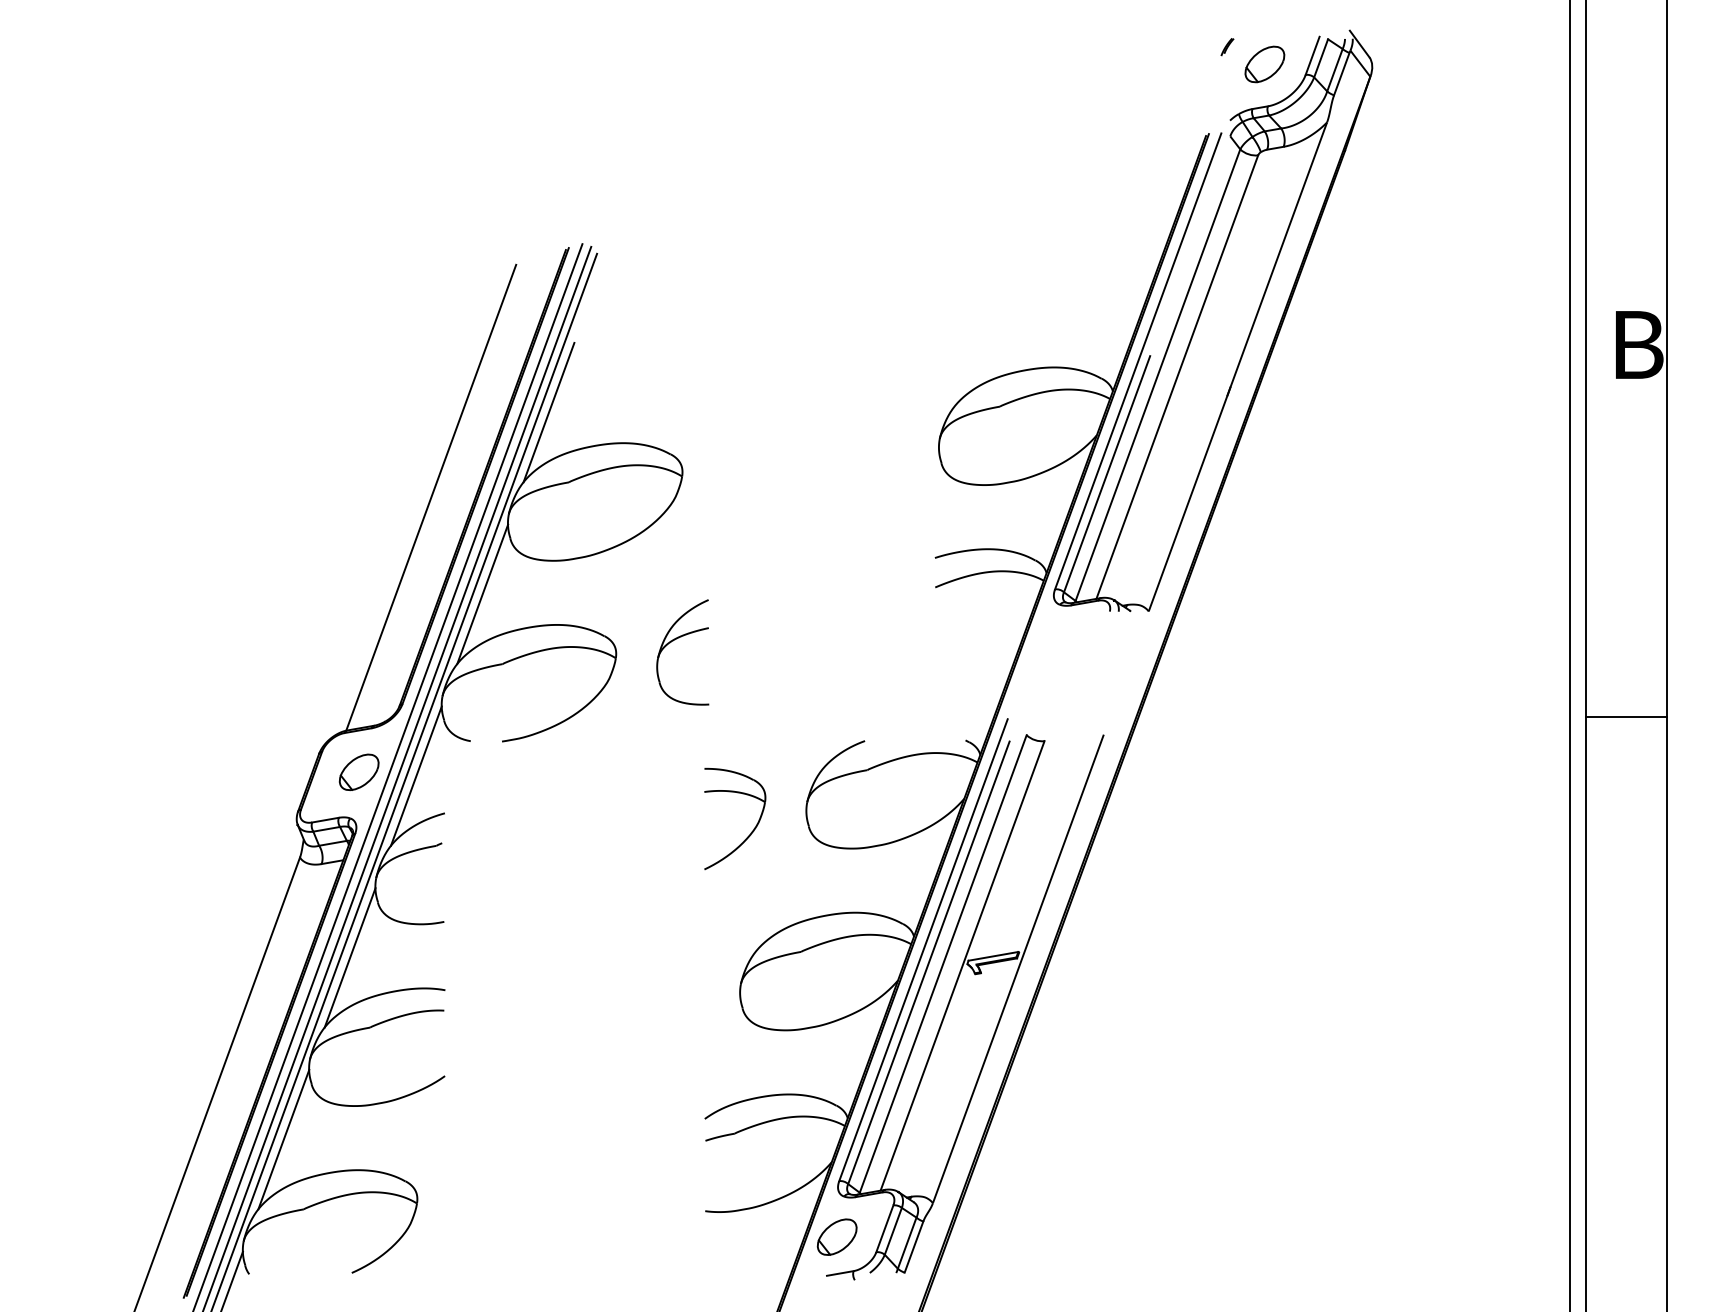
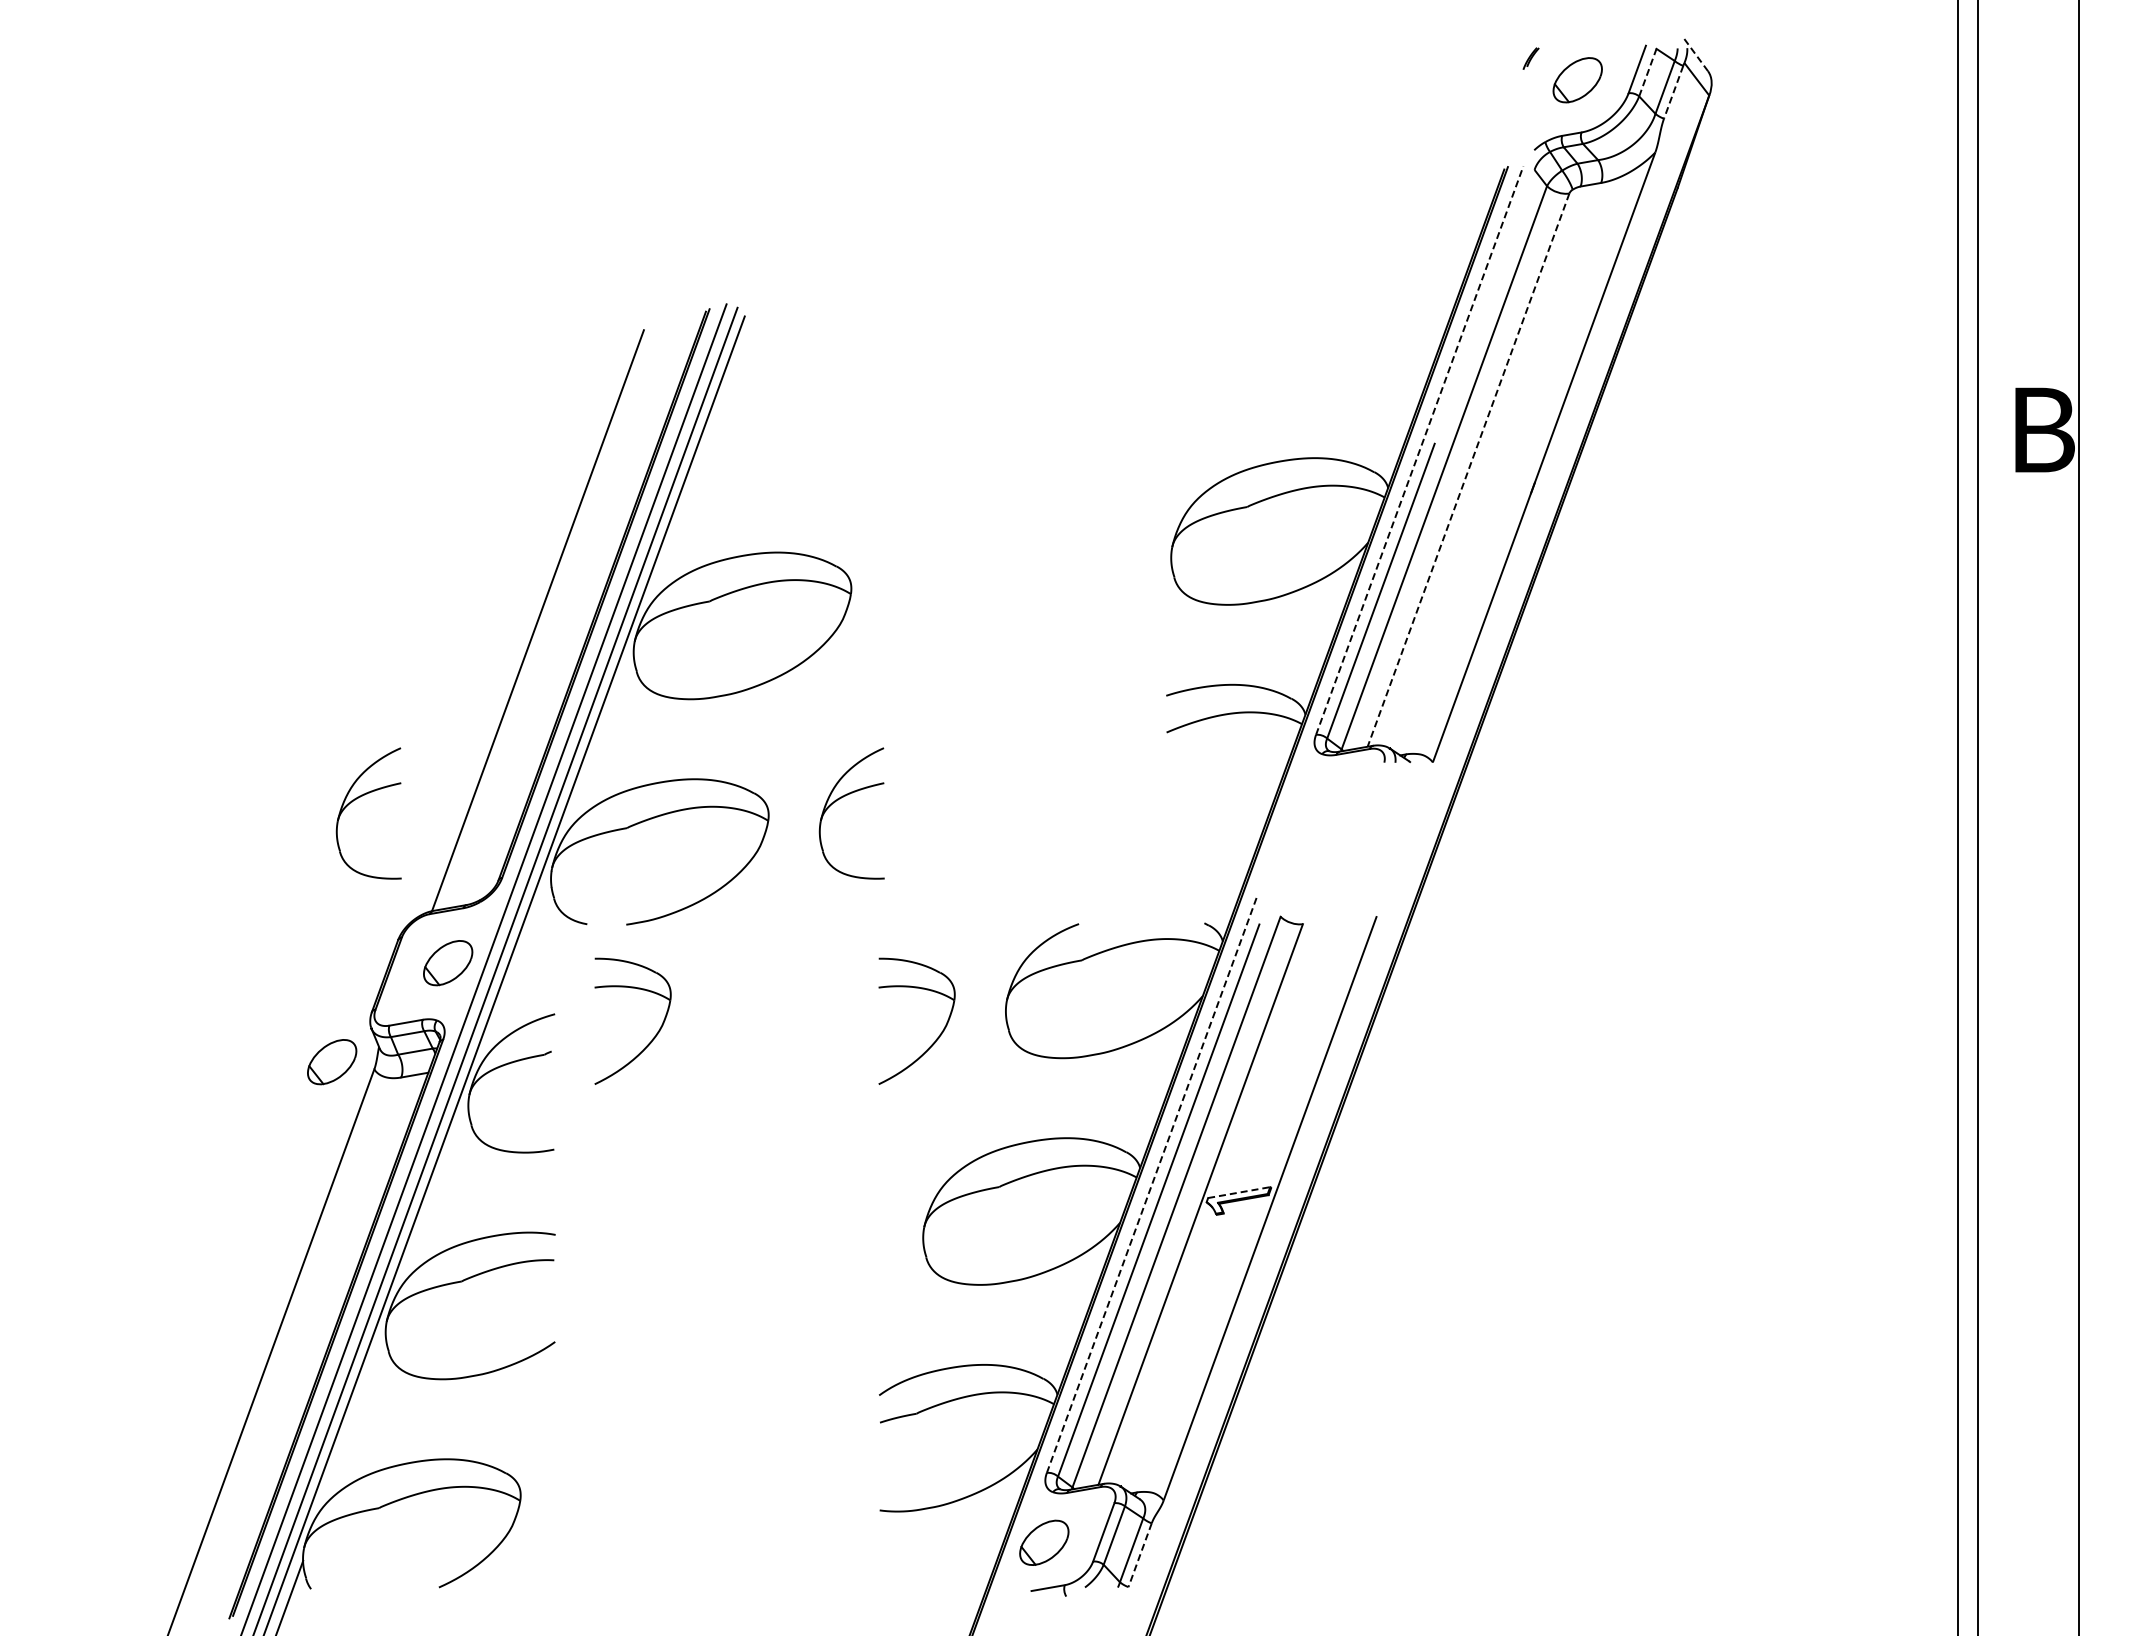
line: (1359, 43) -> (1695, 54), solid -> dashed
line: (1321, 58) -> (1648, 72), solid -> dashed
line: (1341, 74) -> (1673, 92), solid -> dashed
line: (1138, 361) -> (1419, 450), solid -> dashed
line: (1177, 377) -> (1468, 470), solid -> dashed
line: (548, 412) -> (684, 514), removed
line: (482, 594) -> (601, 741), removed
part: (288, 639) -> (360, 797), added
line: (1626, 717) -> (2028, 894), removed
line: (416, 775) -> (519, 967), removed
part: (523, 832) -> (652, 1038), added
part: (266, 852) -> (332, 1062), added
line: (923, 949) -> (1151, 1184), solid -> dashed
line: (993, 956) -> (1239, 1192), solid -> dashed
line: (349, 957) -> (436, 1194), removed
line: (283, 1139) -> (353, 1421), removed
line: (914, 1247) -> (1140, 1555), solid -> dashed

